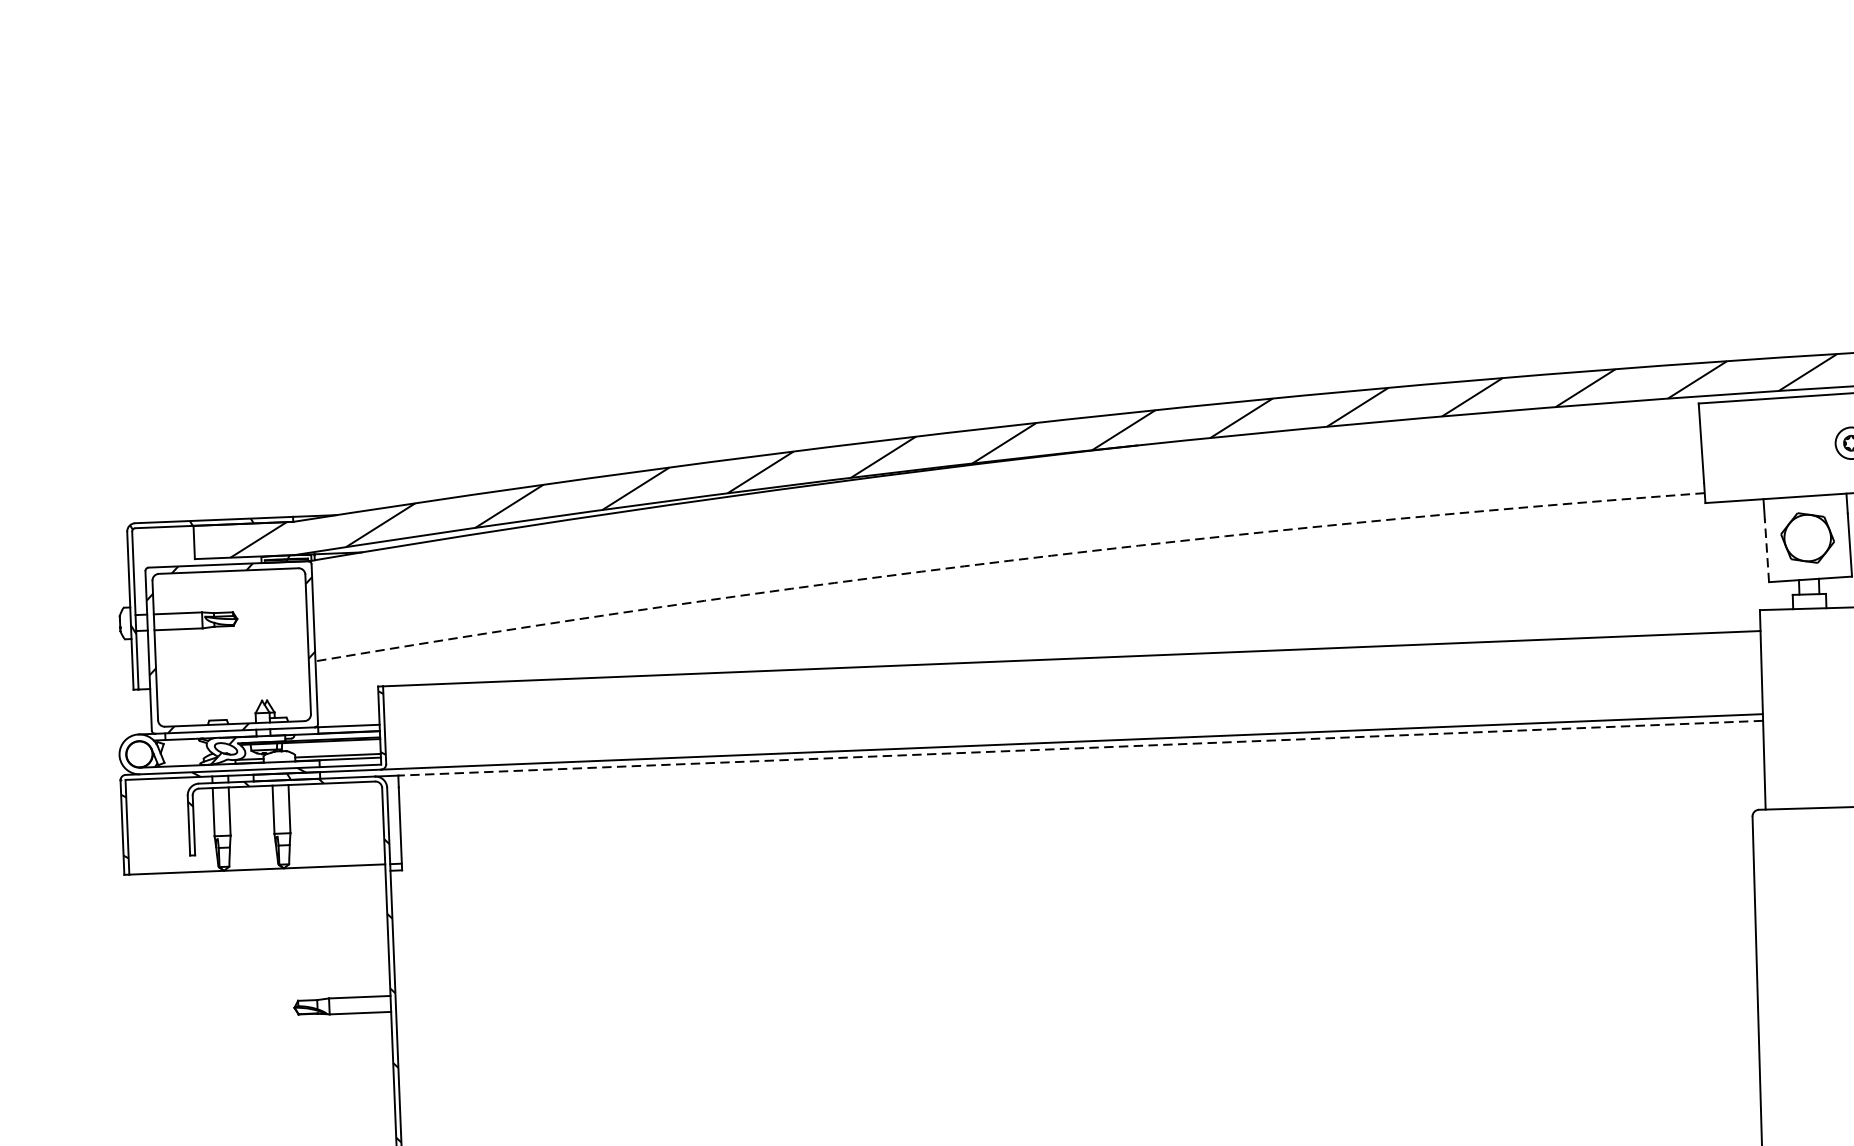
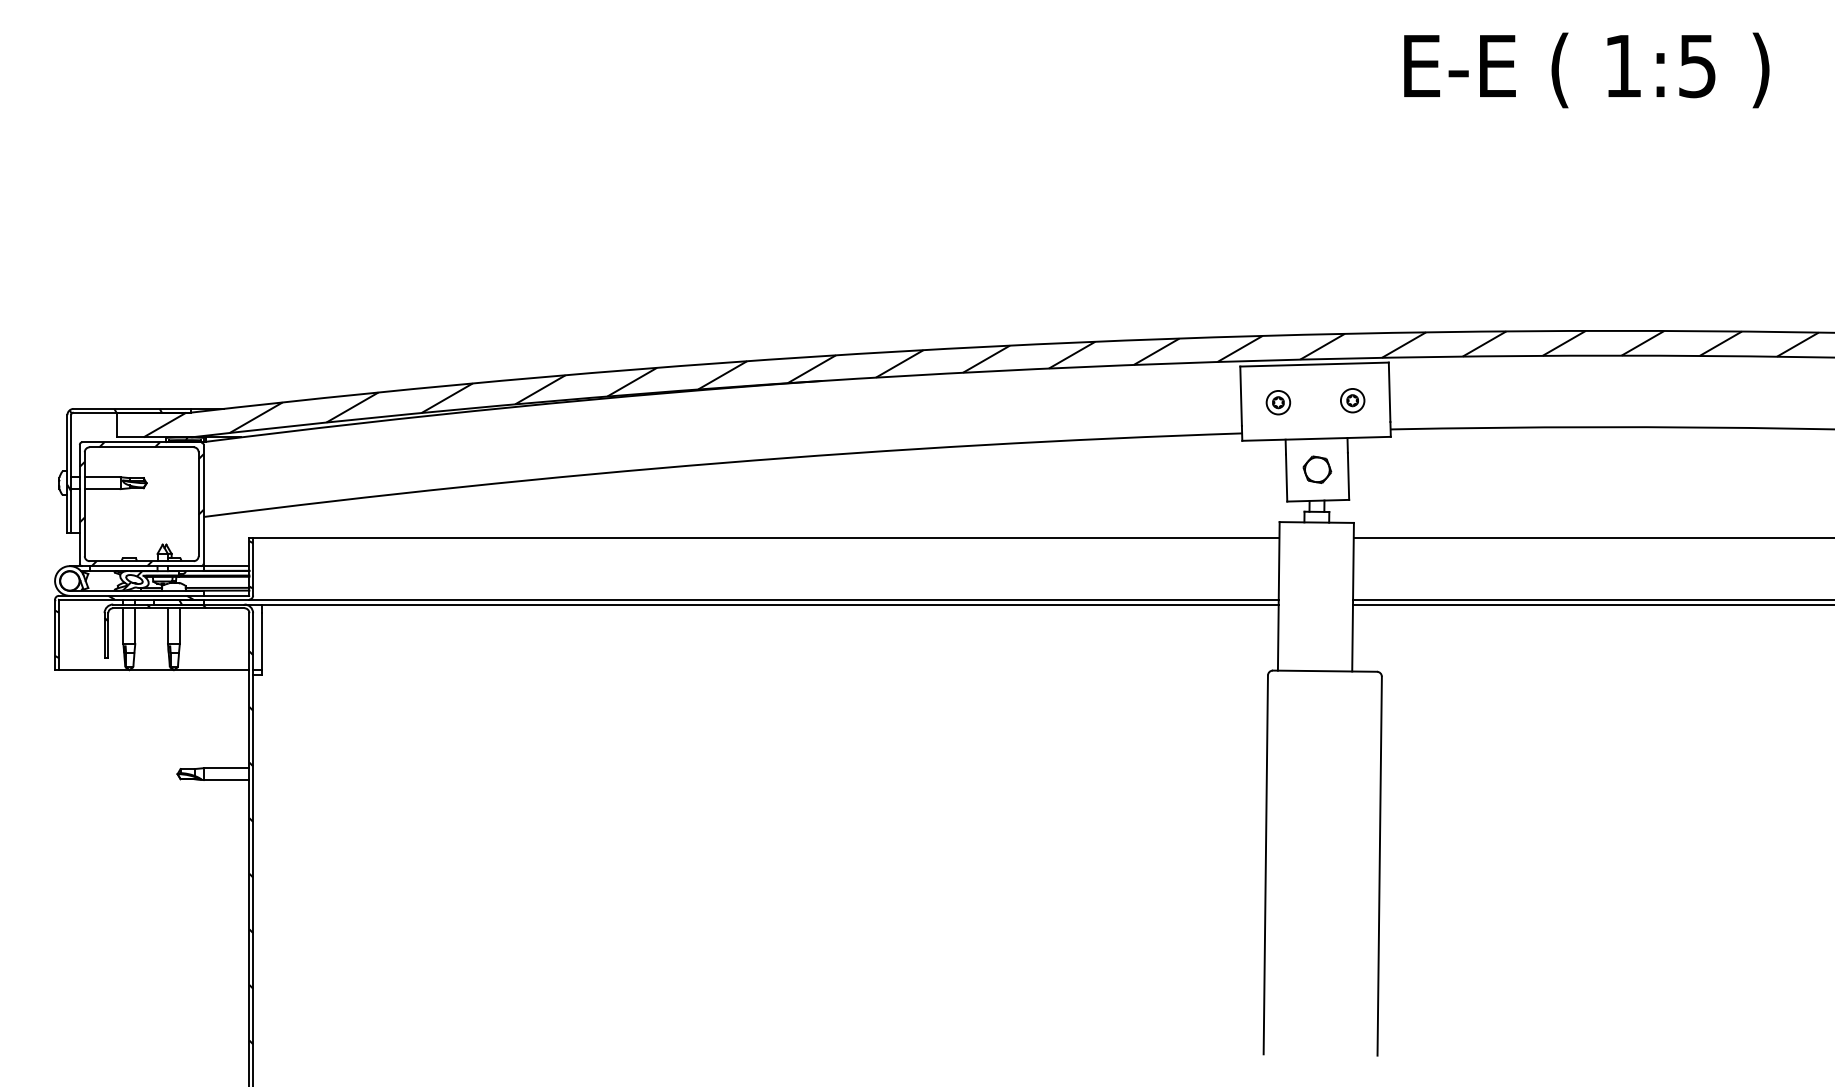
part: (1751, 449) -> (1278, 402), added
part: (1807, 537) -> (1317, 469), size x0.71
line: (1766, 551) -> (1286, 478), dashed -> solid
arc: (1007, 561) -> (721, 463), dashed -> solid
line: (1079, 748) -> (769, 604), dashed -> solid

